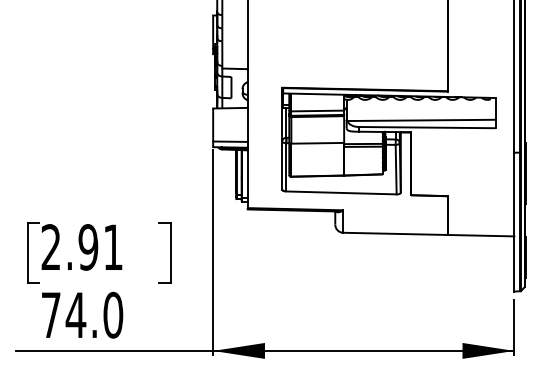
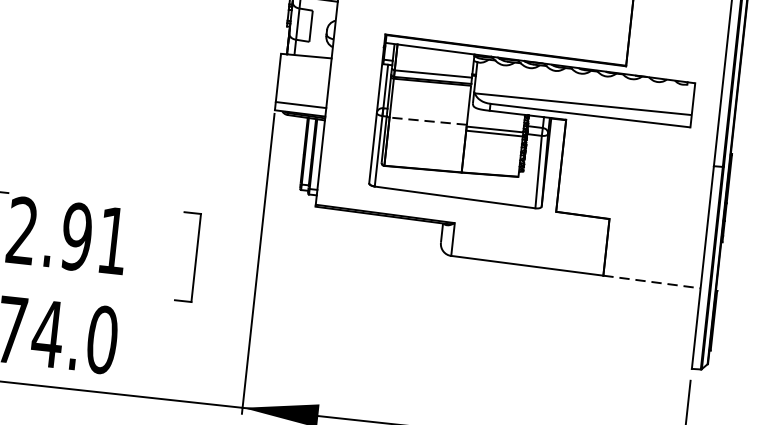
line: (316, 143) -> (426, 121), solid -> dashed
line: (481, 235) -> (652, 281), solid -> dashed

